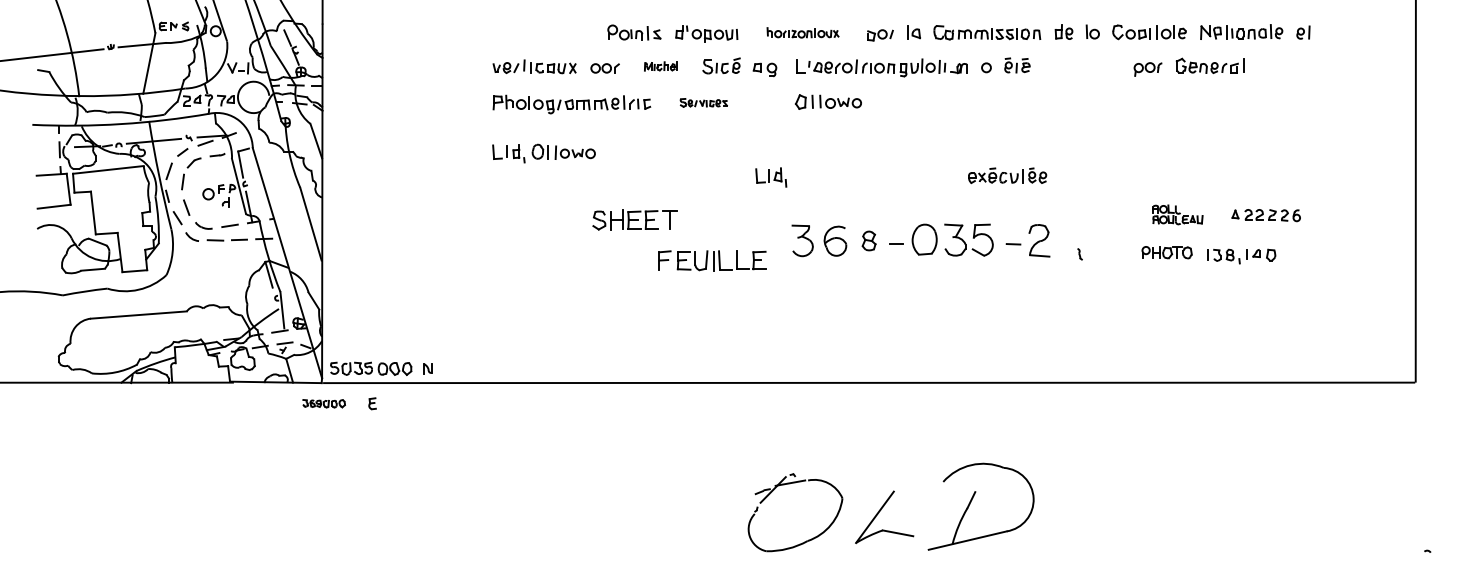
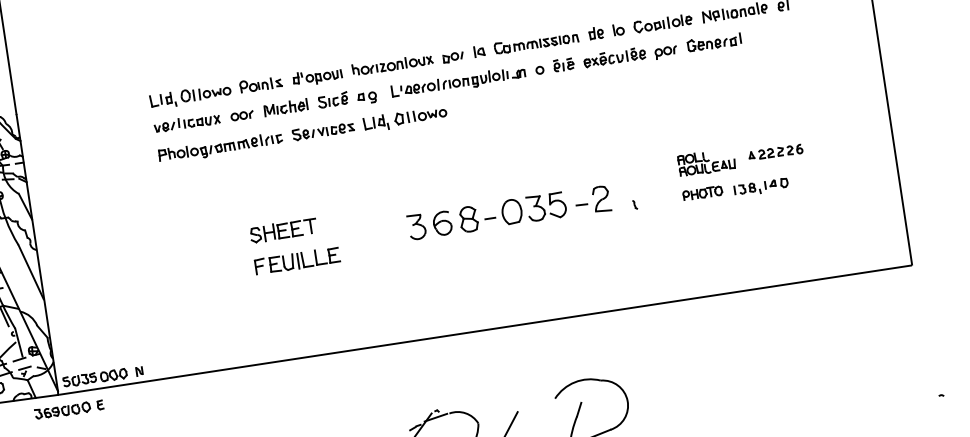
part: (802, 32) -> (392, 64), size x1.43
part: (660, 66) -> (285, 107), size x1.67
part: (703, 102) -> (323, 130), size x1.67
part: (543, 153) -> (190, 96), moved
part: (1007, 175) -> (614, 57), moved
part: (771, 177) -> (376, 123), moved
part: (1177, 214) -> (706, 162), size x1.43
part: (868, 240) -> (468, 219), size x1.67
part: (712, 260) -> (297, 260), moved
part: (323, 403) -> (62, 410), size x1.67

